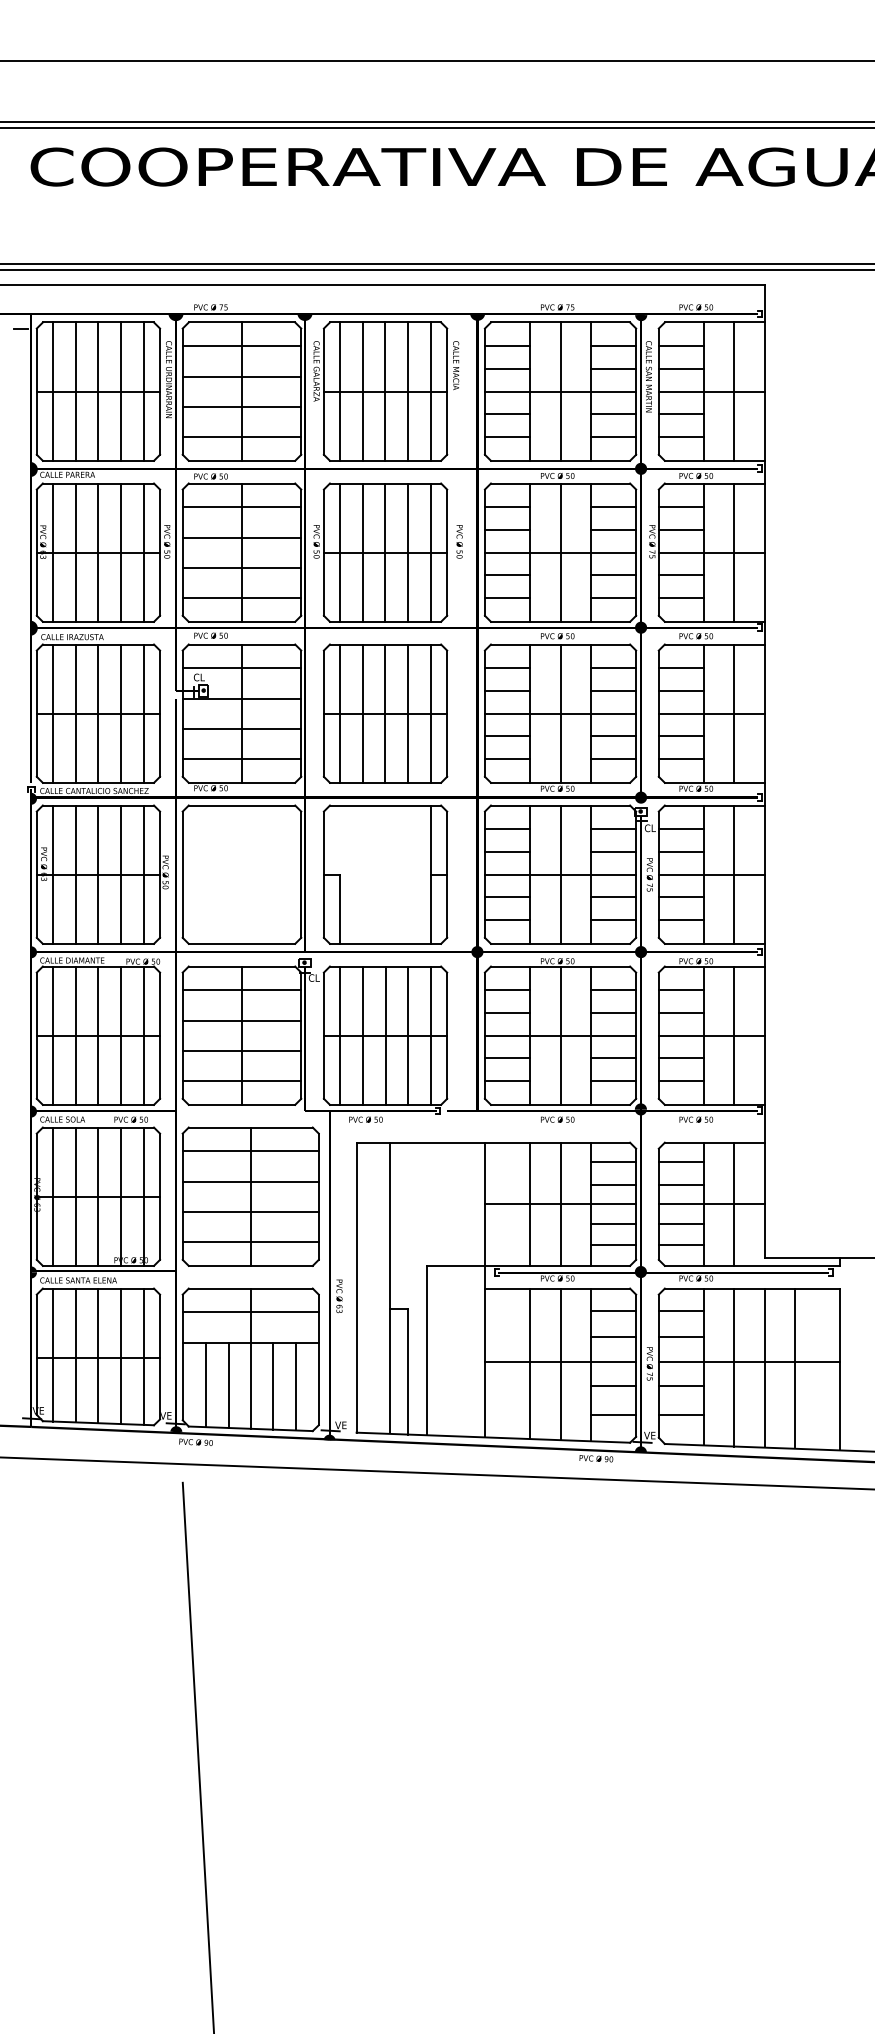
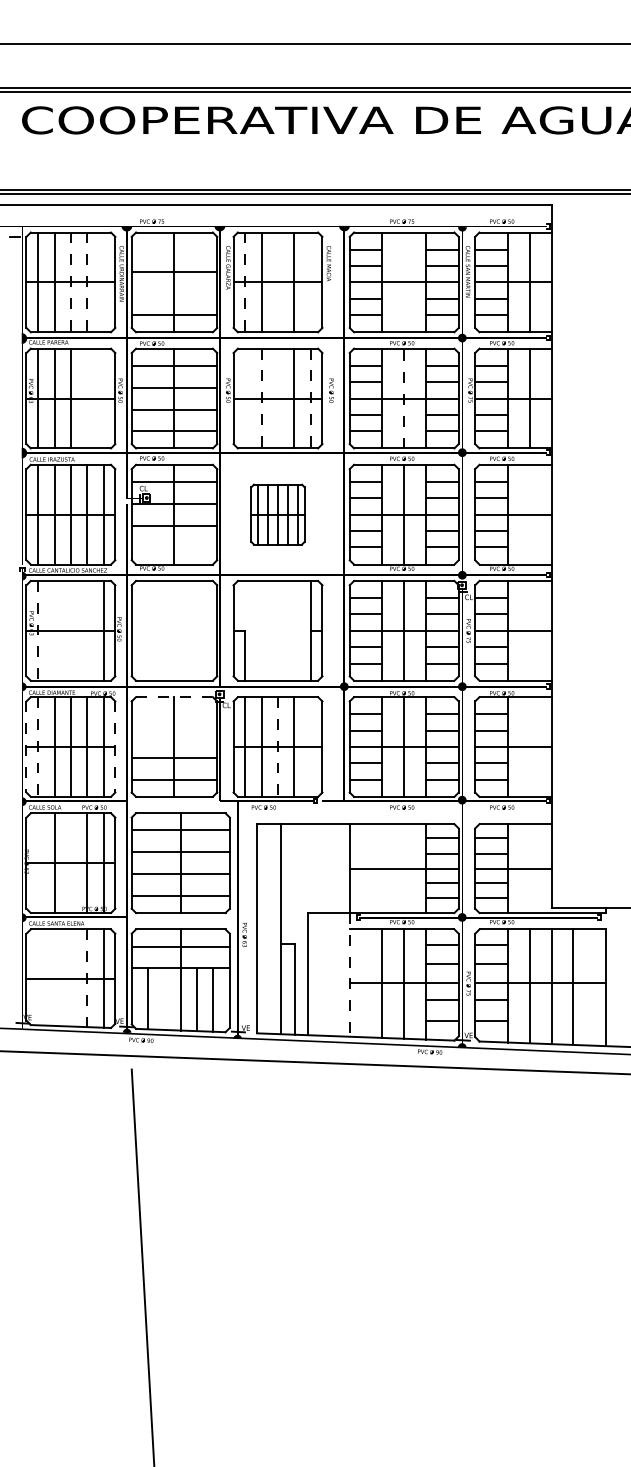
line: (242, 346) -> (174, 249), removed
line: (97, 391) -> (70, 282), solid -> dashed
line: (121, 391) -> (87, 282), solid -> dashed
line: (143, 391) -> (103, 282), removed
line: (340, 391) -> (245, 282), solid -> dashed
line: (384, 391) -> (277, 282), removed
line: (430, 391) -> (310, 282), removed
line: (560, 391) -> (404, 282), removed
line: (242, 407) -> (174, 293), removed
line: (121, 552) -> (87, 398), removed
line: (143, 552) -> (103, 398), removed
line: (340, 552) -> (245, 398), removed
line: (362, 552) -> (261, 398), solid -> dashed
line: (384, 552) -> (277, 398), removed
line: (430, 552) -> (310, 398), solid -> dashed
line: (560, 552) -> (404, 398), solid -> dashed
part: (384, 713) -> (277, 514), size x0.6
line: (734, 713) -> (529, 514), removed
line: (242, 759) -> (174, 547), removed
line: (53, 874) -> (38, 630), solid -> dashed
line: (75, 874) -> (54, 630), removed
line: (97, 874) -> (70, 630), removed
line: (121, 874) -> (87, 630), removed
line: (734, 874) -> (529, 630), removed
line: (242, 967) -> (174, 697), solid -> dashed
line: (242, 990) -> (174, 714), removed
line: (242, 1021) -> (174, 736), removed
line: (430, 1035) -> (310, 746), removed
line: (734, 1035) -> (529, 746), removed
line: (36, 1036) -> (26, 747), solid -> dashed
line: (53, 1036) -> (38, 747), solid -> dashed
line: (160, 1036) -> (115, 747), solid -> dashed
line: (386, 1036) -> (278, 747), solid -> dashed
line: (53, 1197) -> (38, 863), removed
line: (97, 1197) -> (70, 863), removed
line: (530, 1204) -> (382, 868), removed
line: (560, 1204) -> (404, 868), removed
line: (734, 1204) -> (529, 868), removed
line: (484, 1351) -> (349, 974), solid -> dashed
line: (53, 1355) -> (38, 977), removed
line: (75, 1355) -> (54, 977), removed
line: (97, 1355) -> (70, 977), removed
line: (121, 1356) -> (87, 978), solid -> dashed
line: (228, 1384) -> (164, 998), removed

